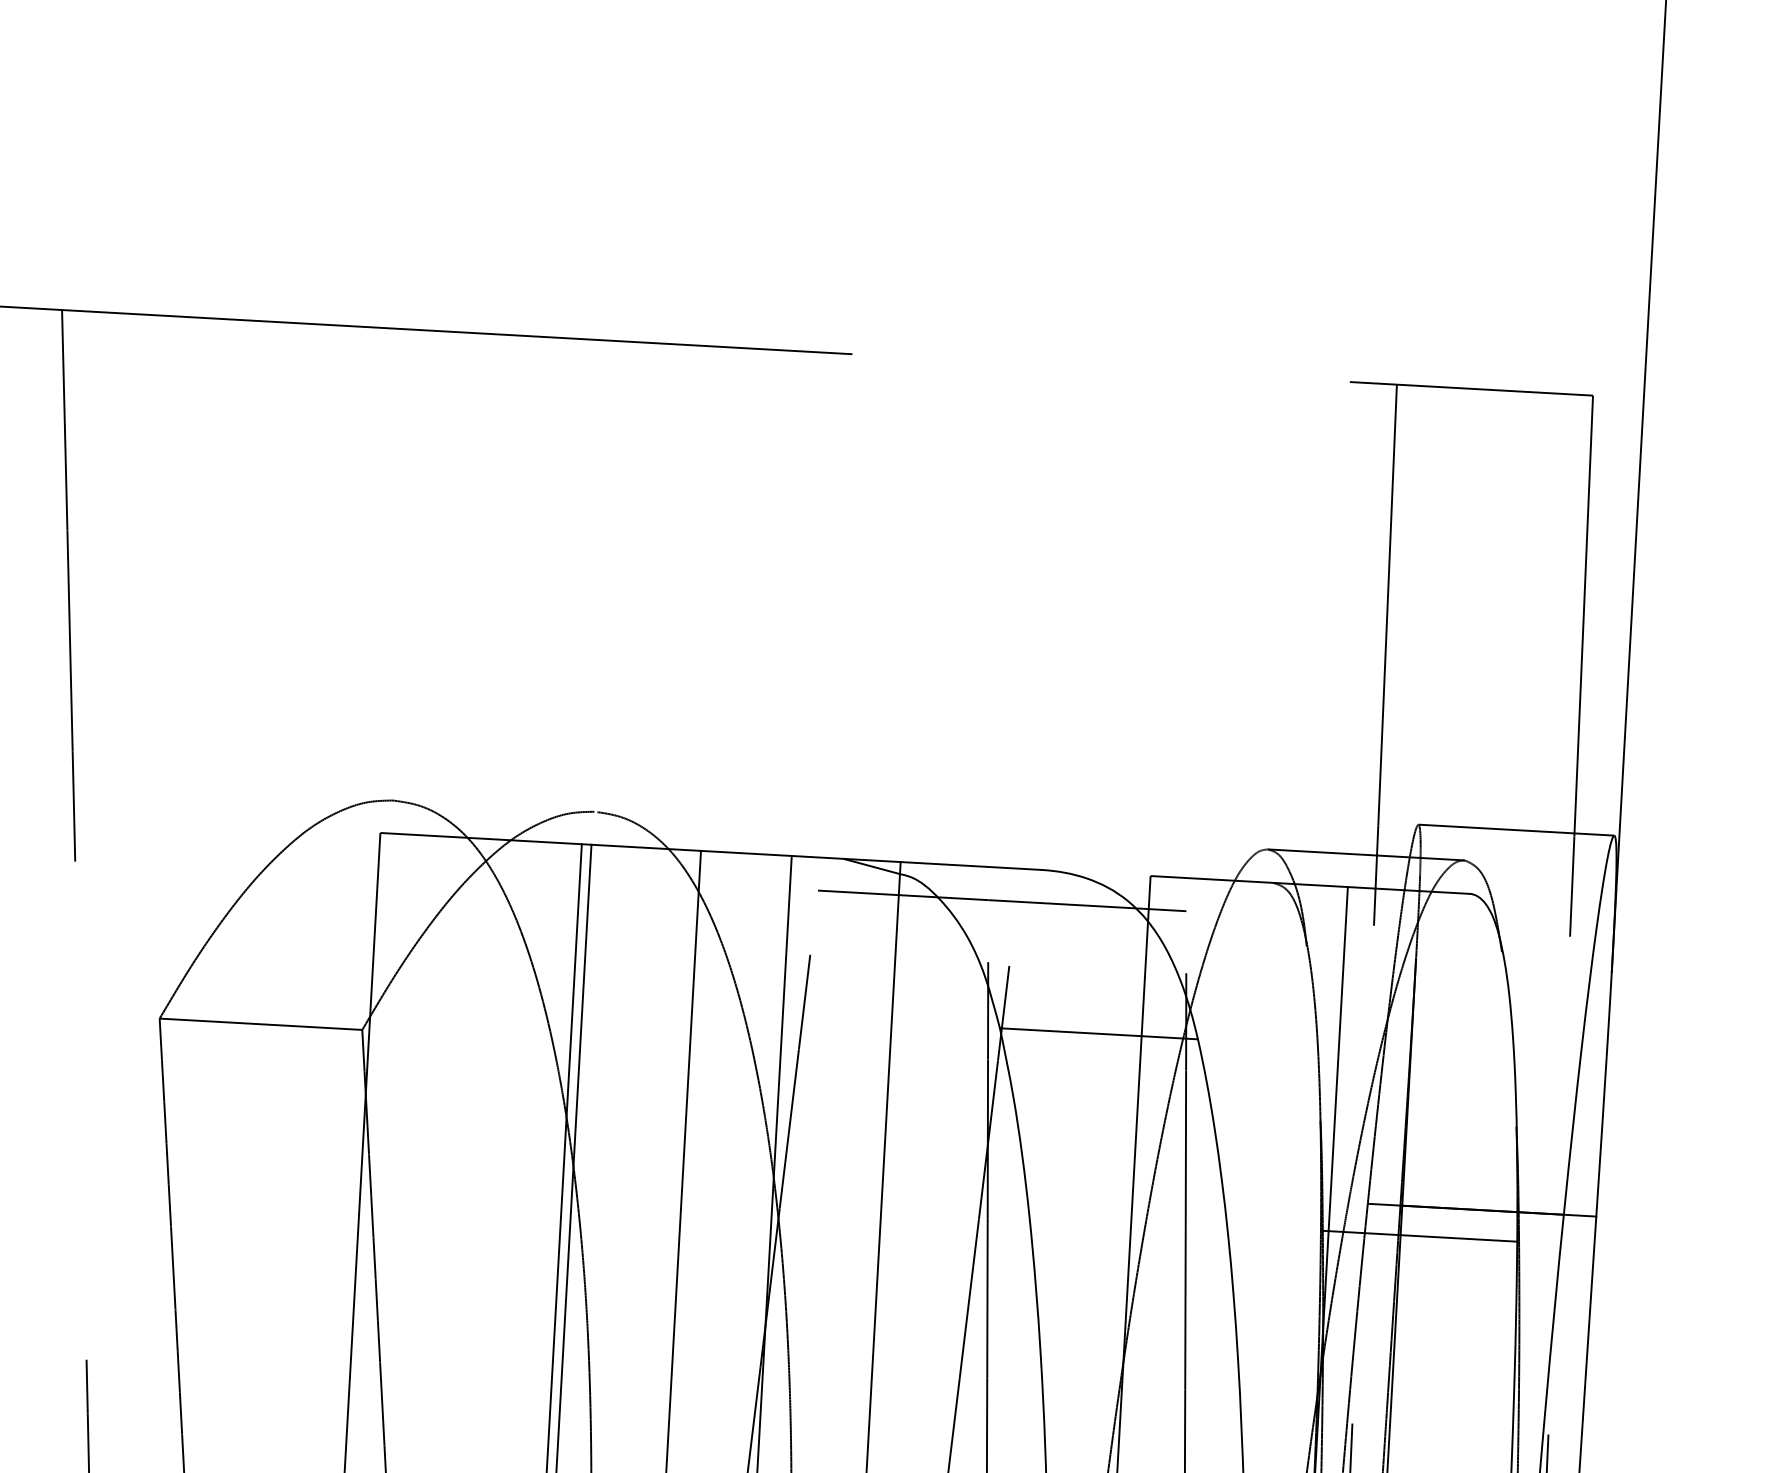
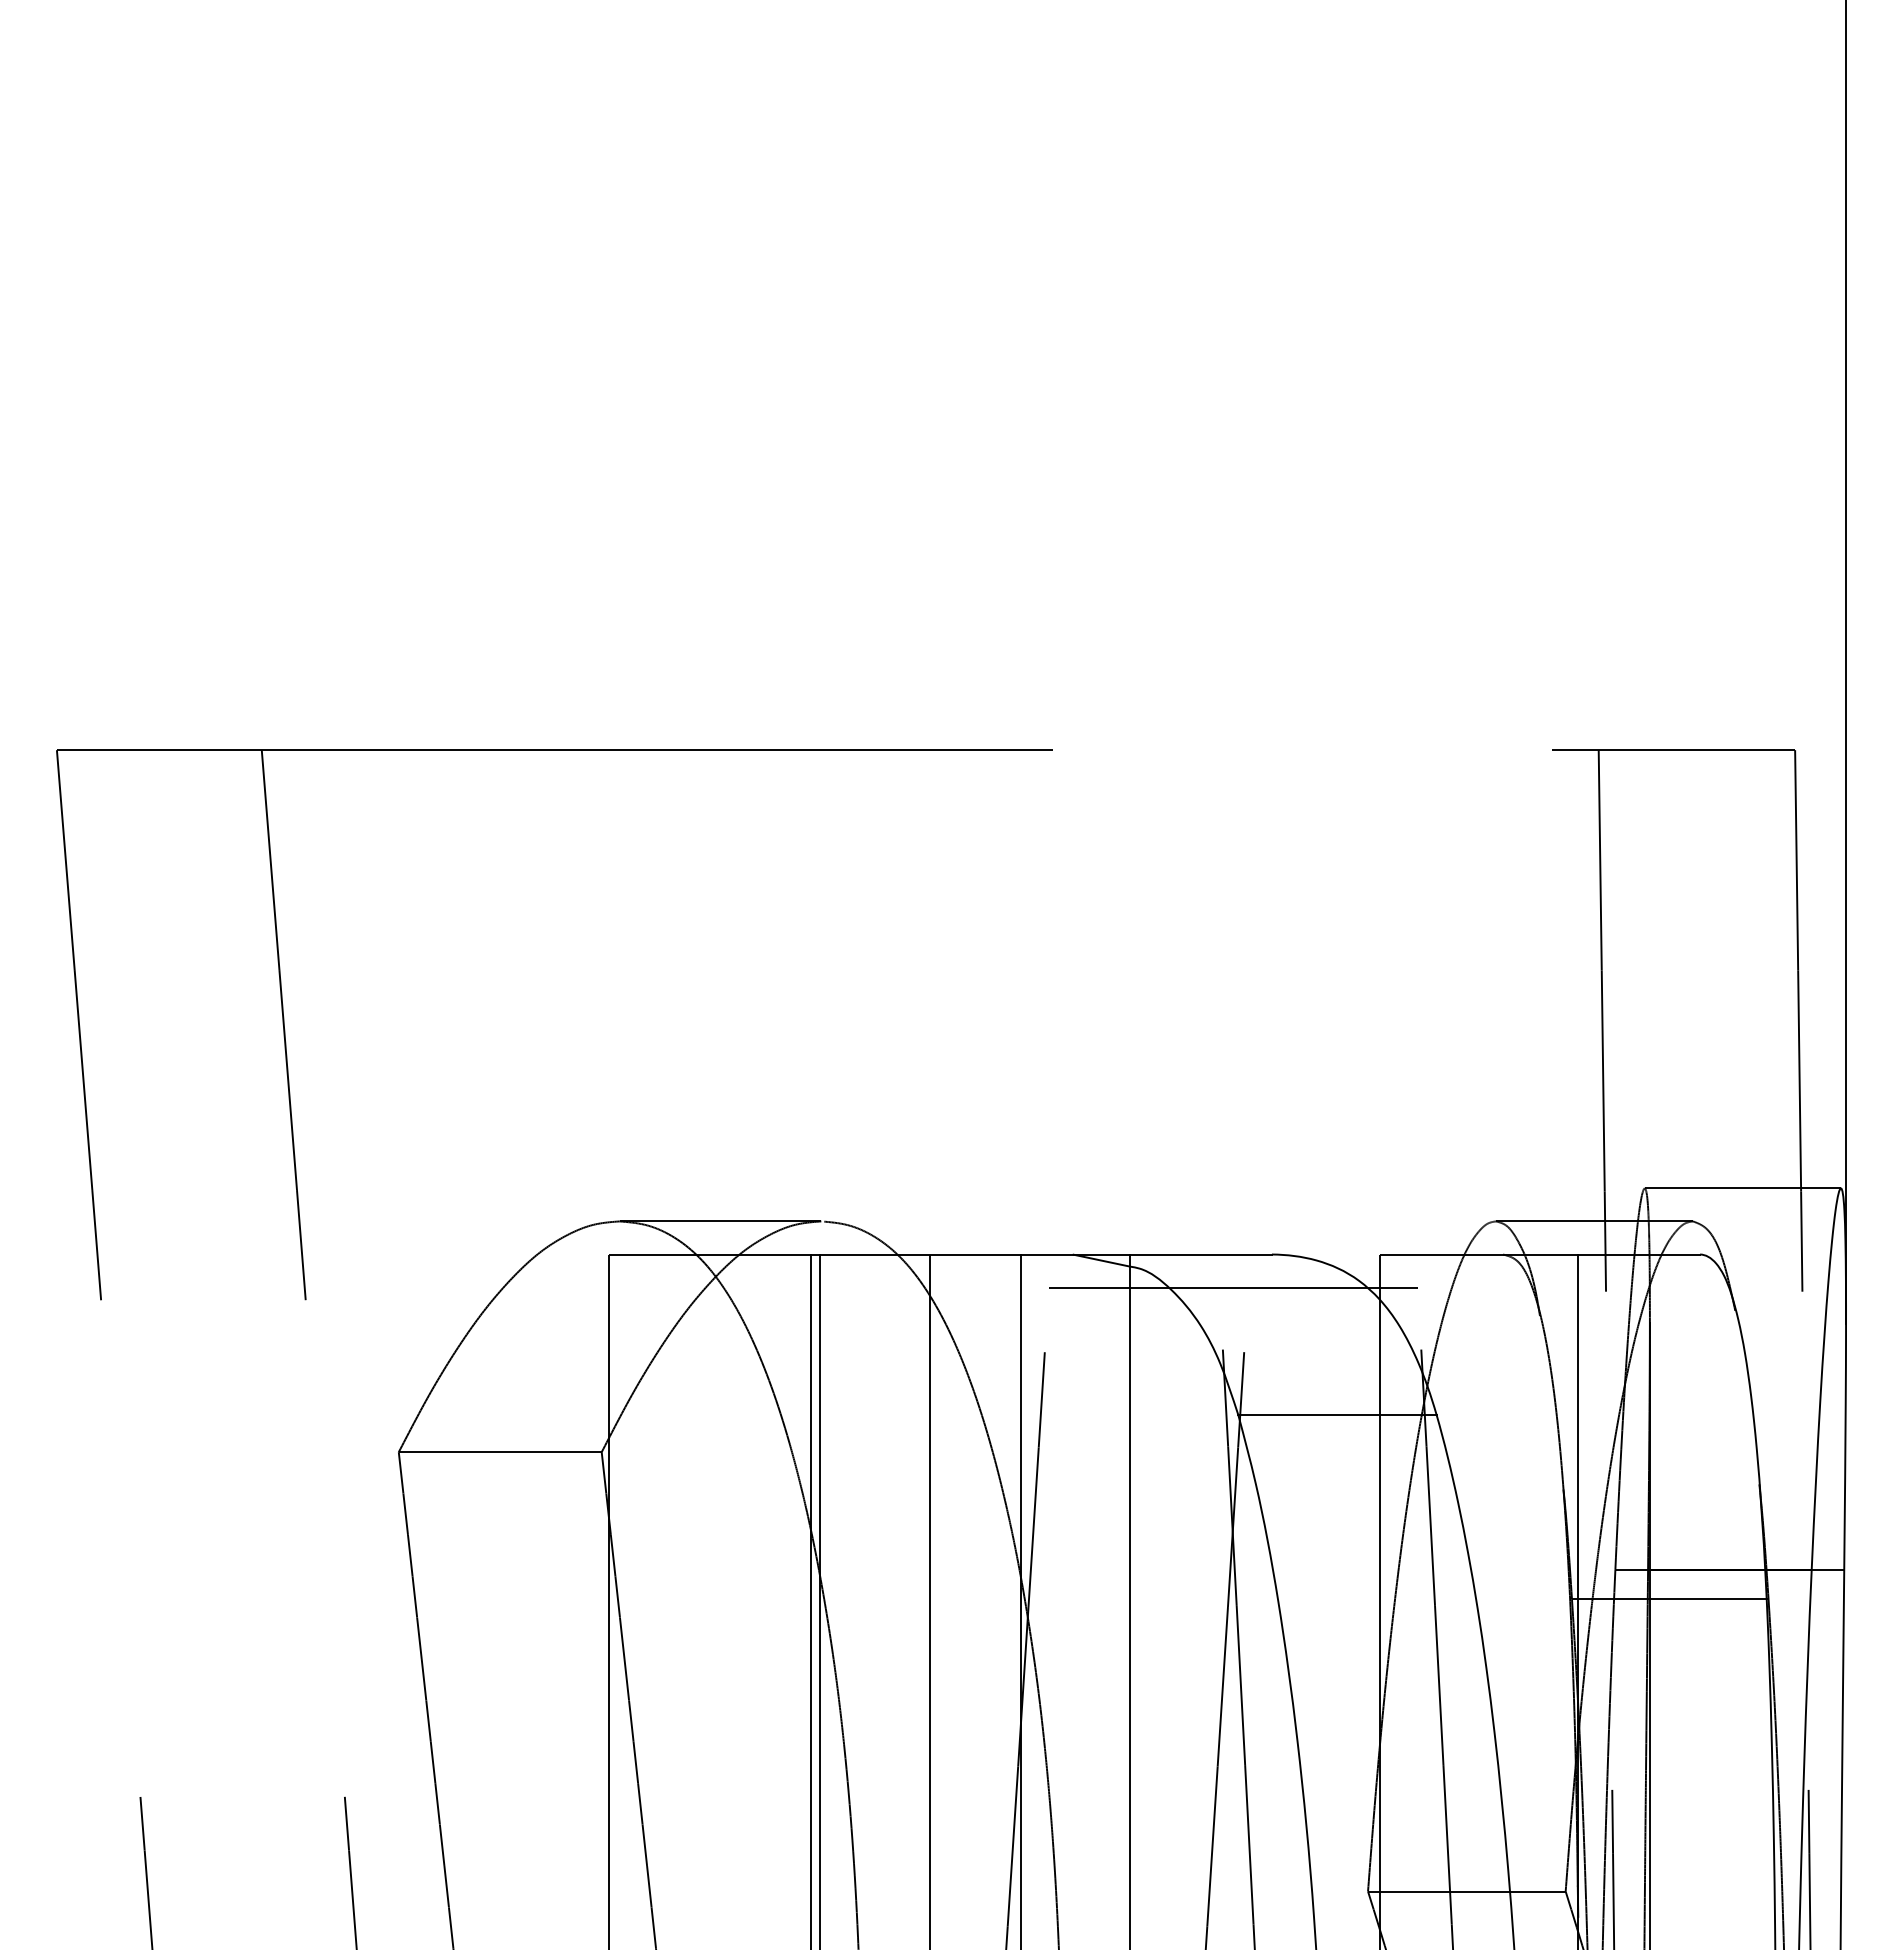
line: (493, 806) -> (720, 1221), added

